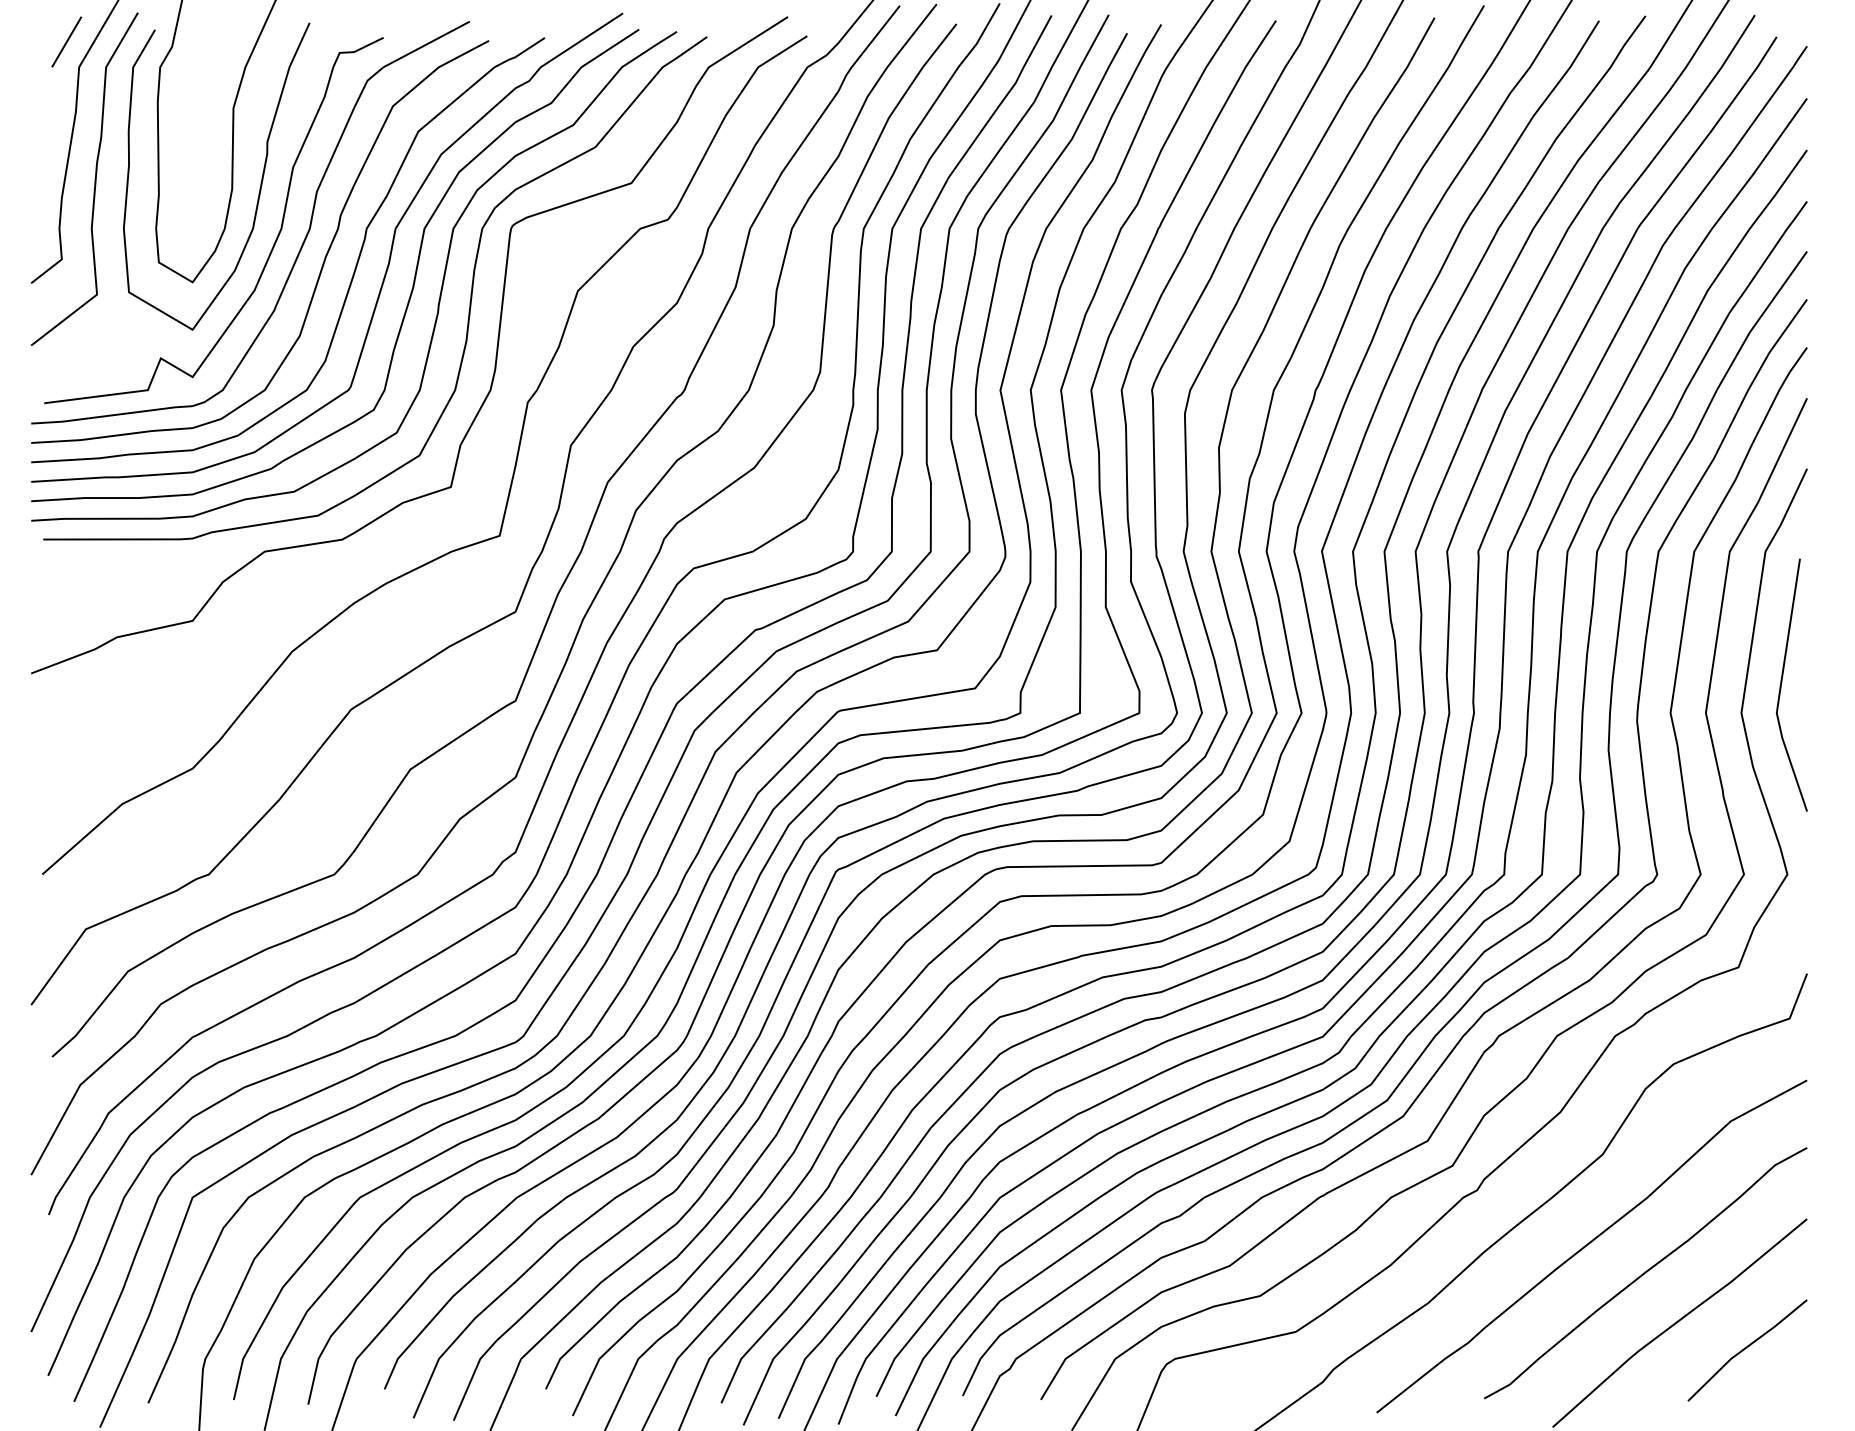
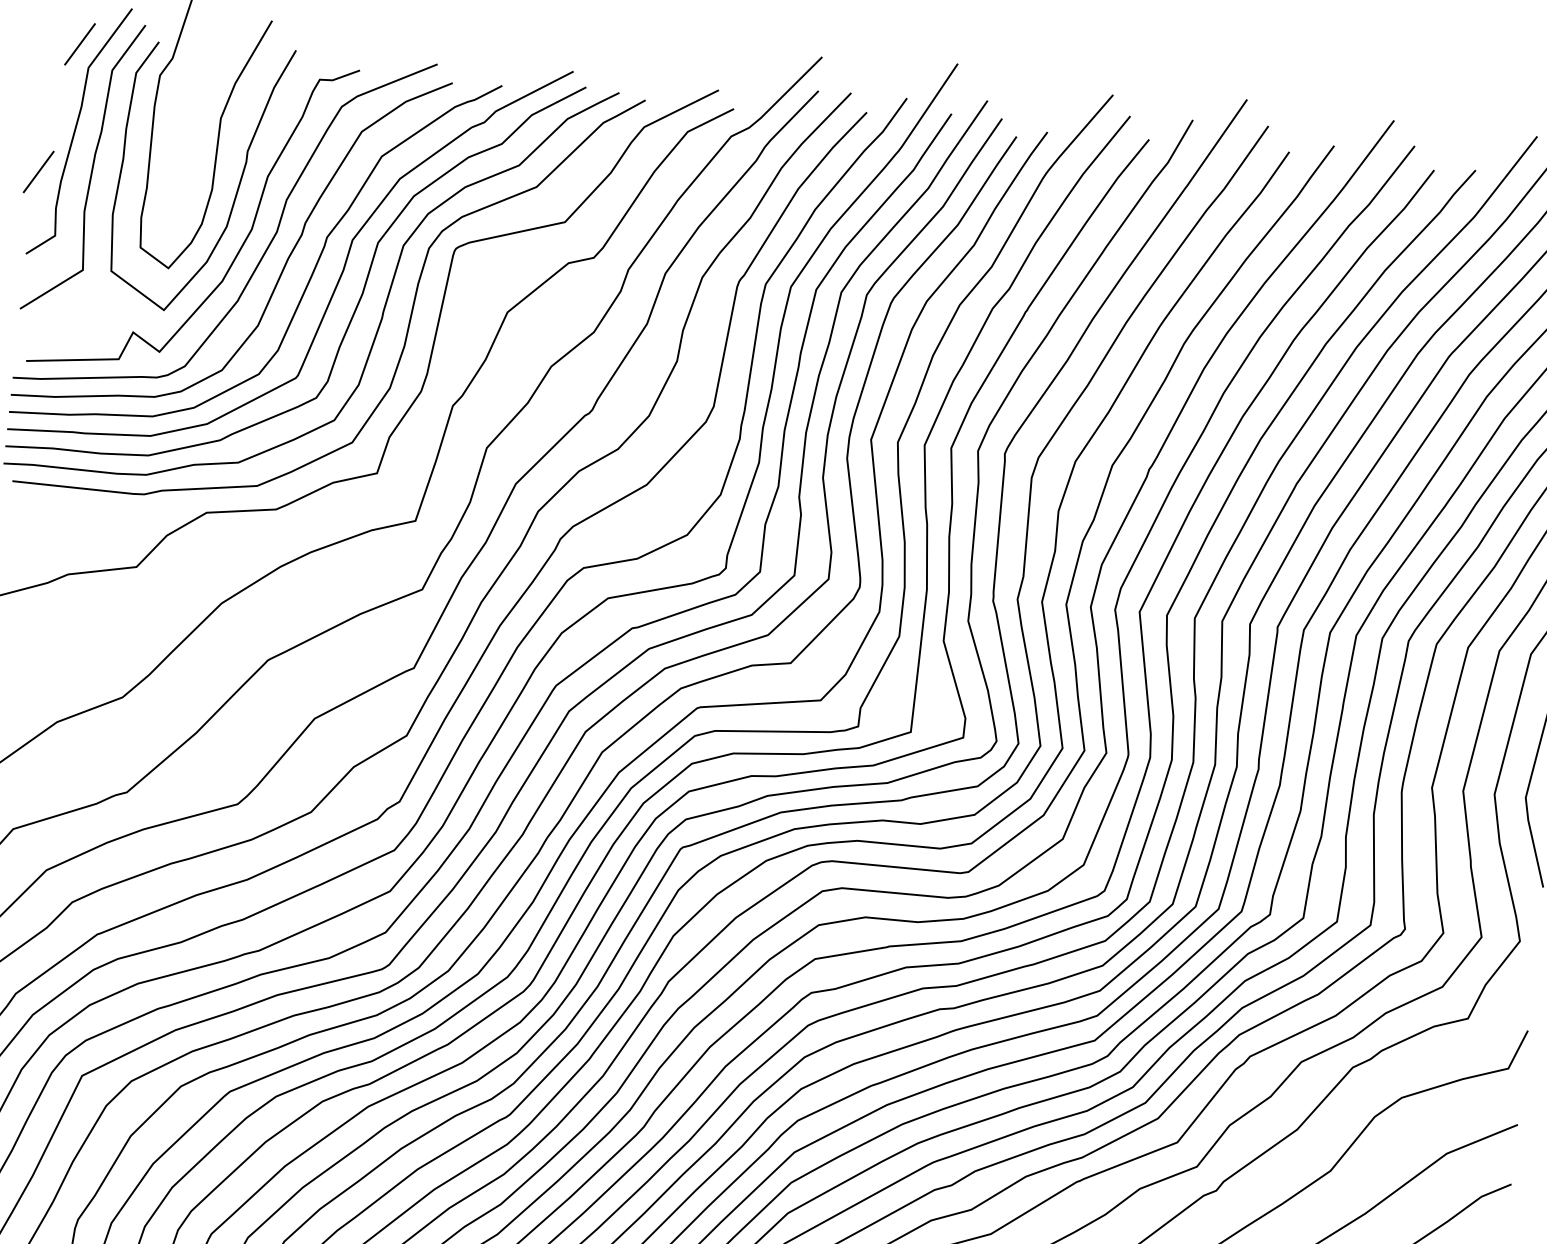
line: (35, 189) -> (38, 171), added

